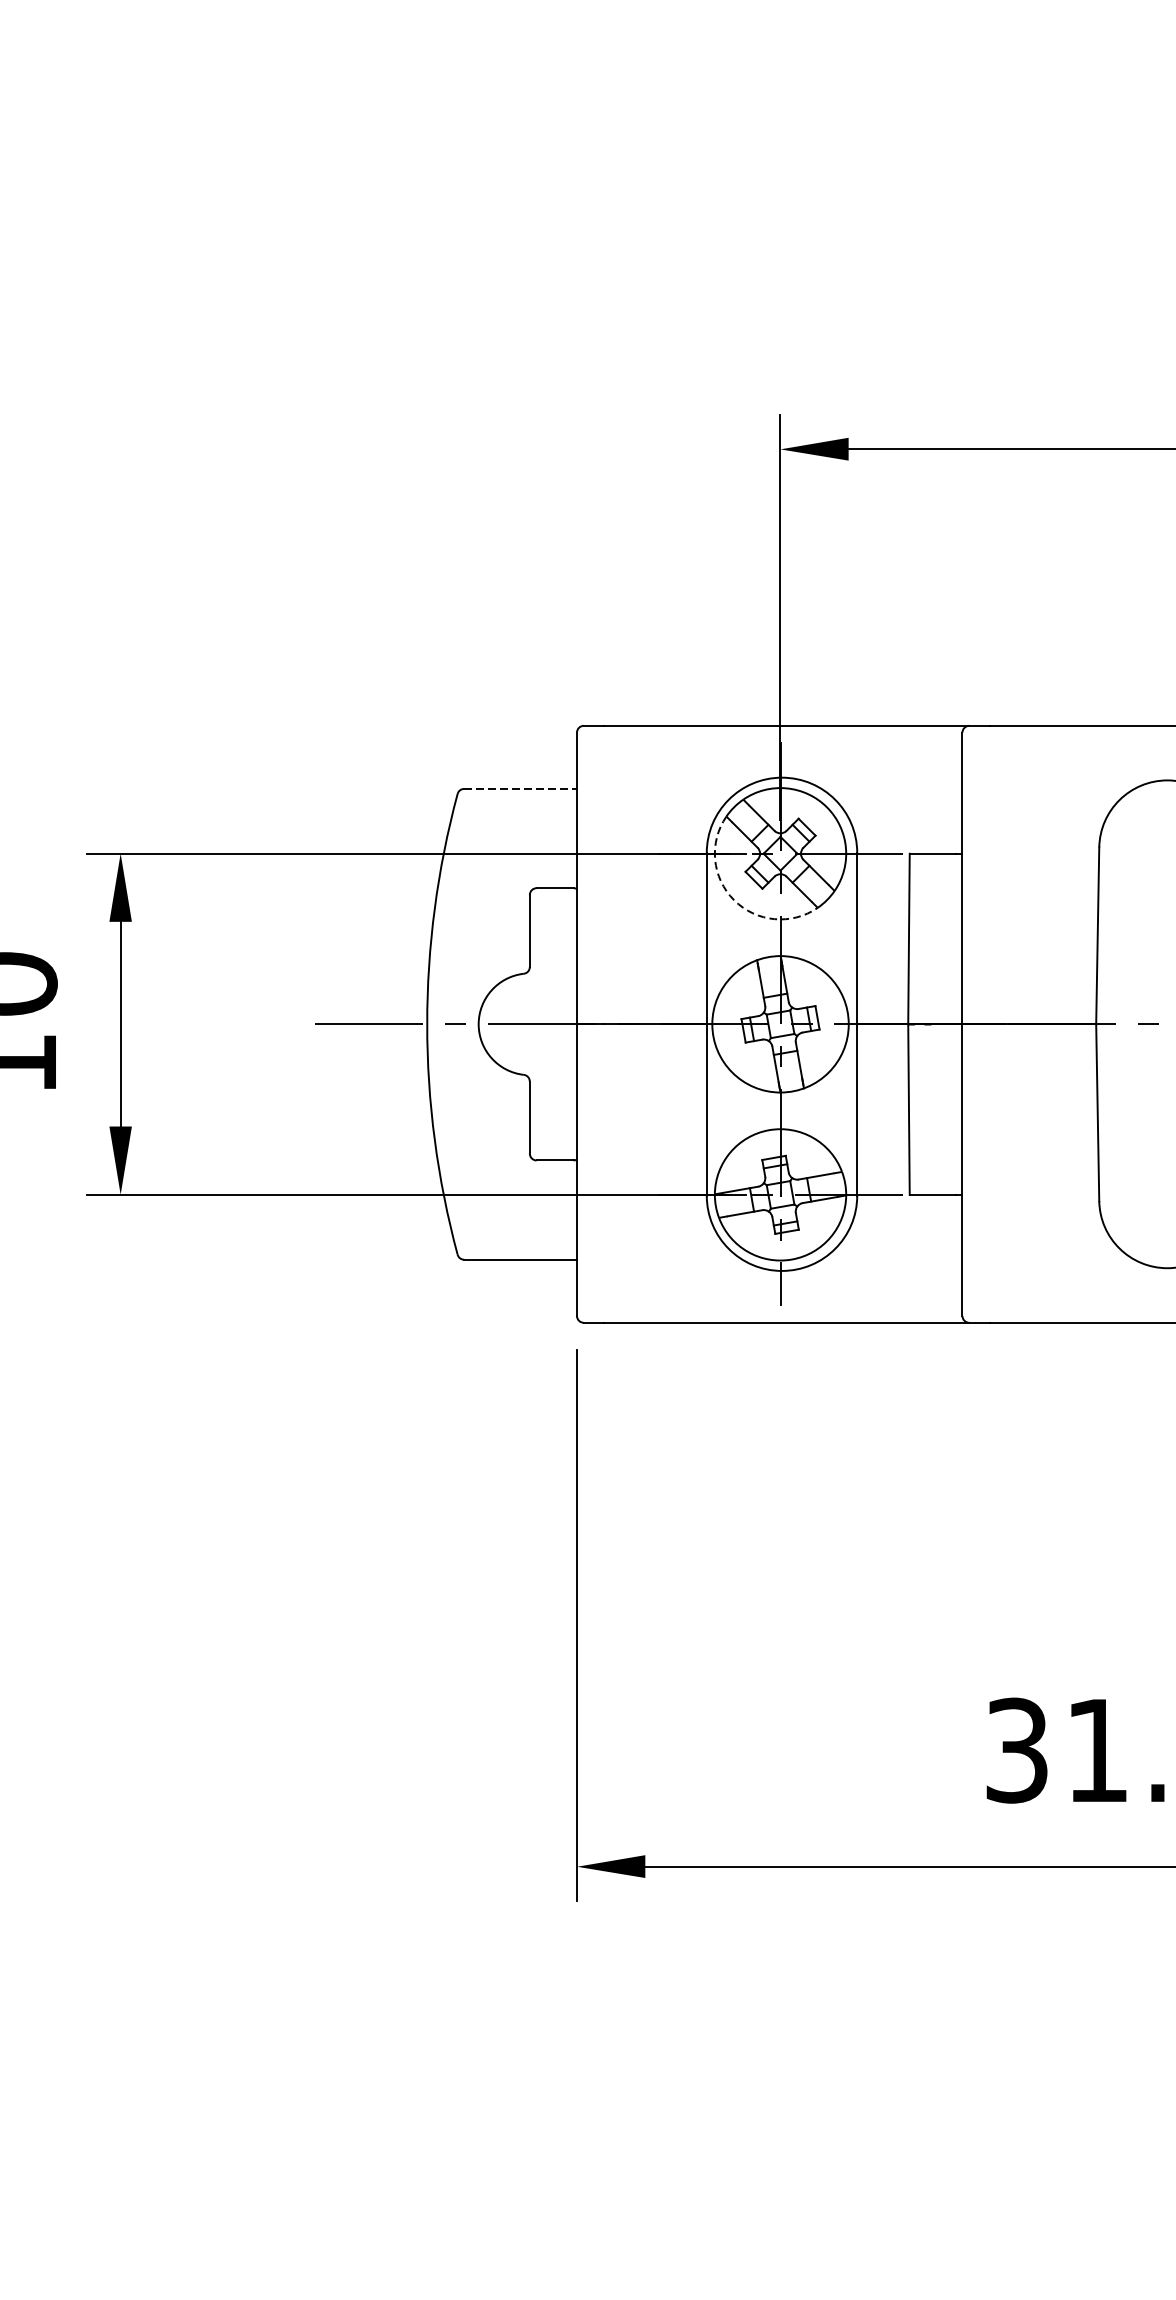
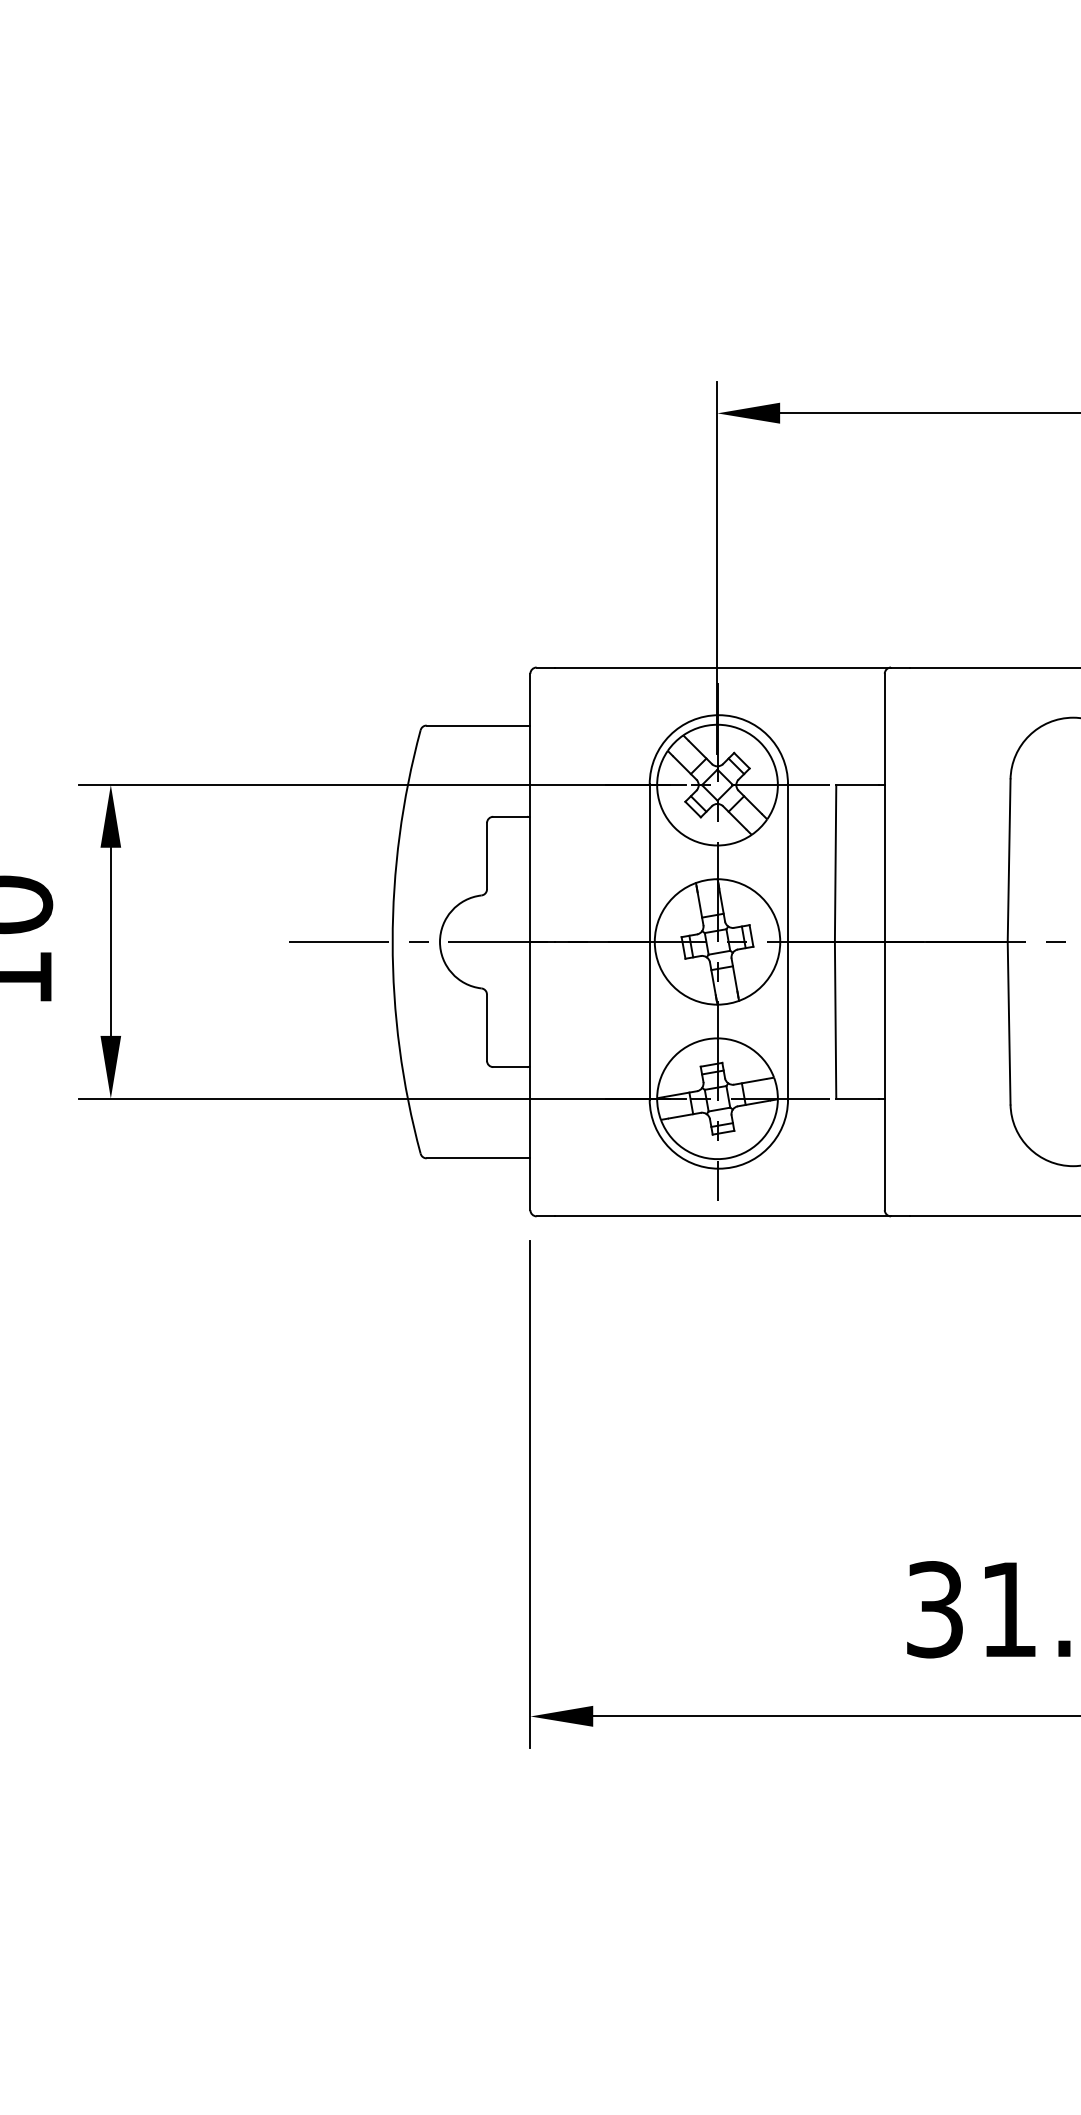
line: (520, 788) -> (478, 725), dashed -> solid
arc: (733, 899) -> (674, 827), dashed -> solid

